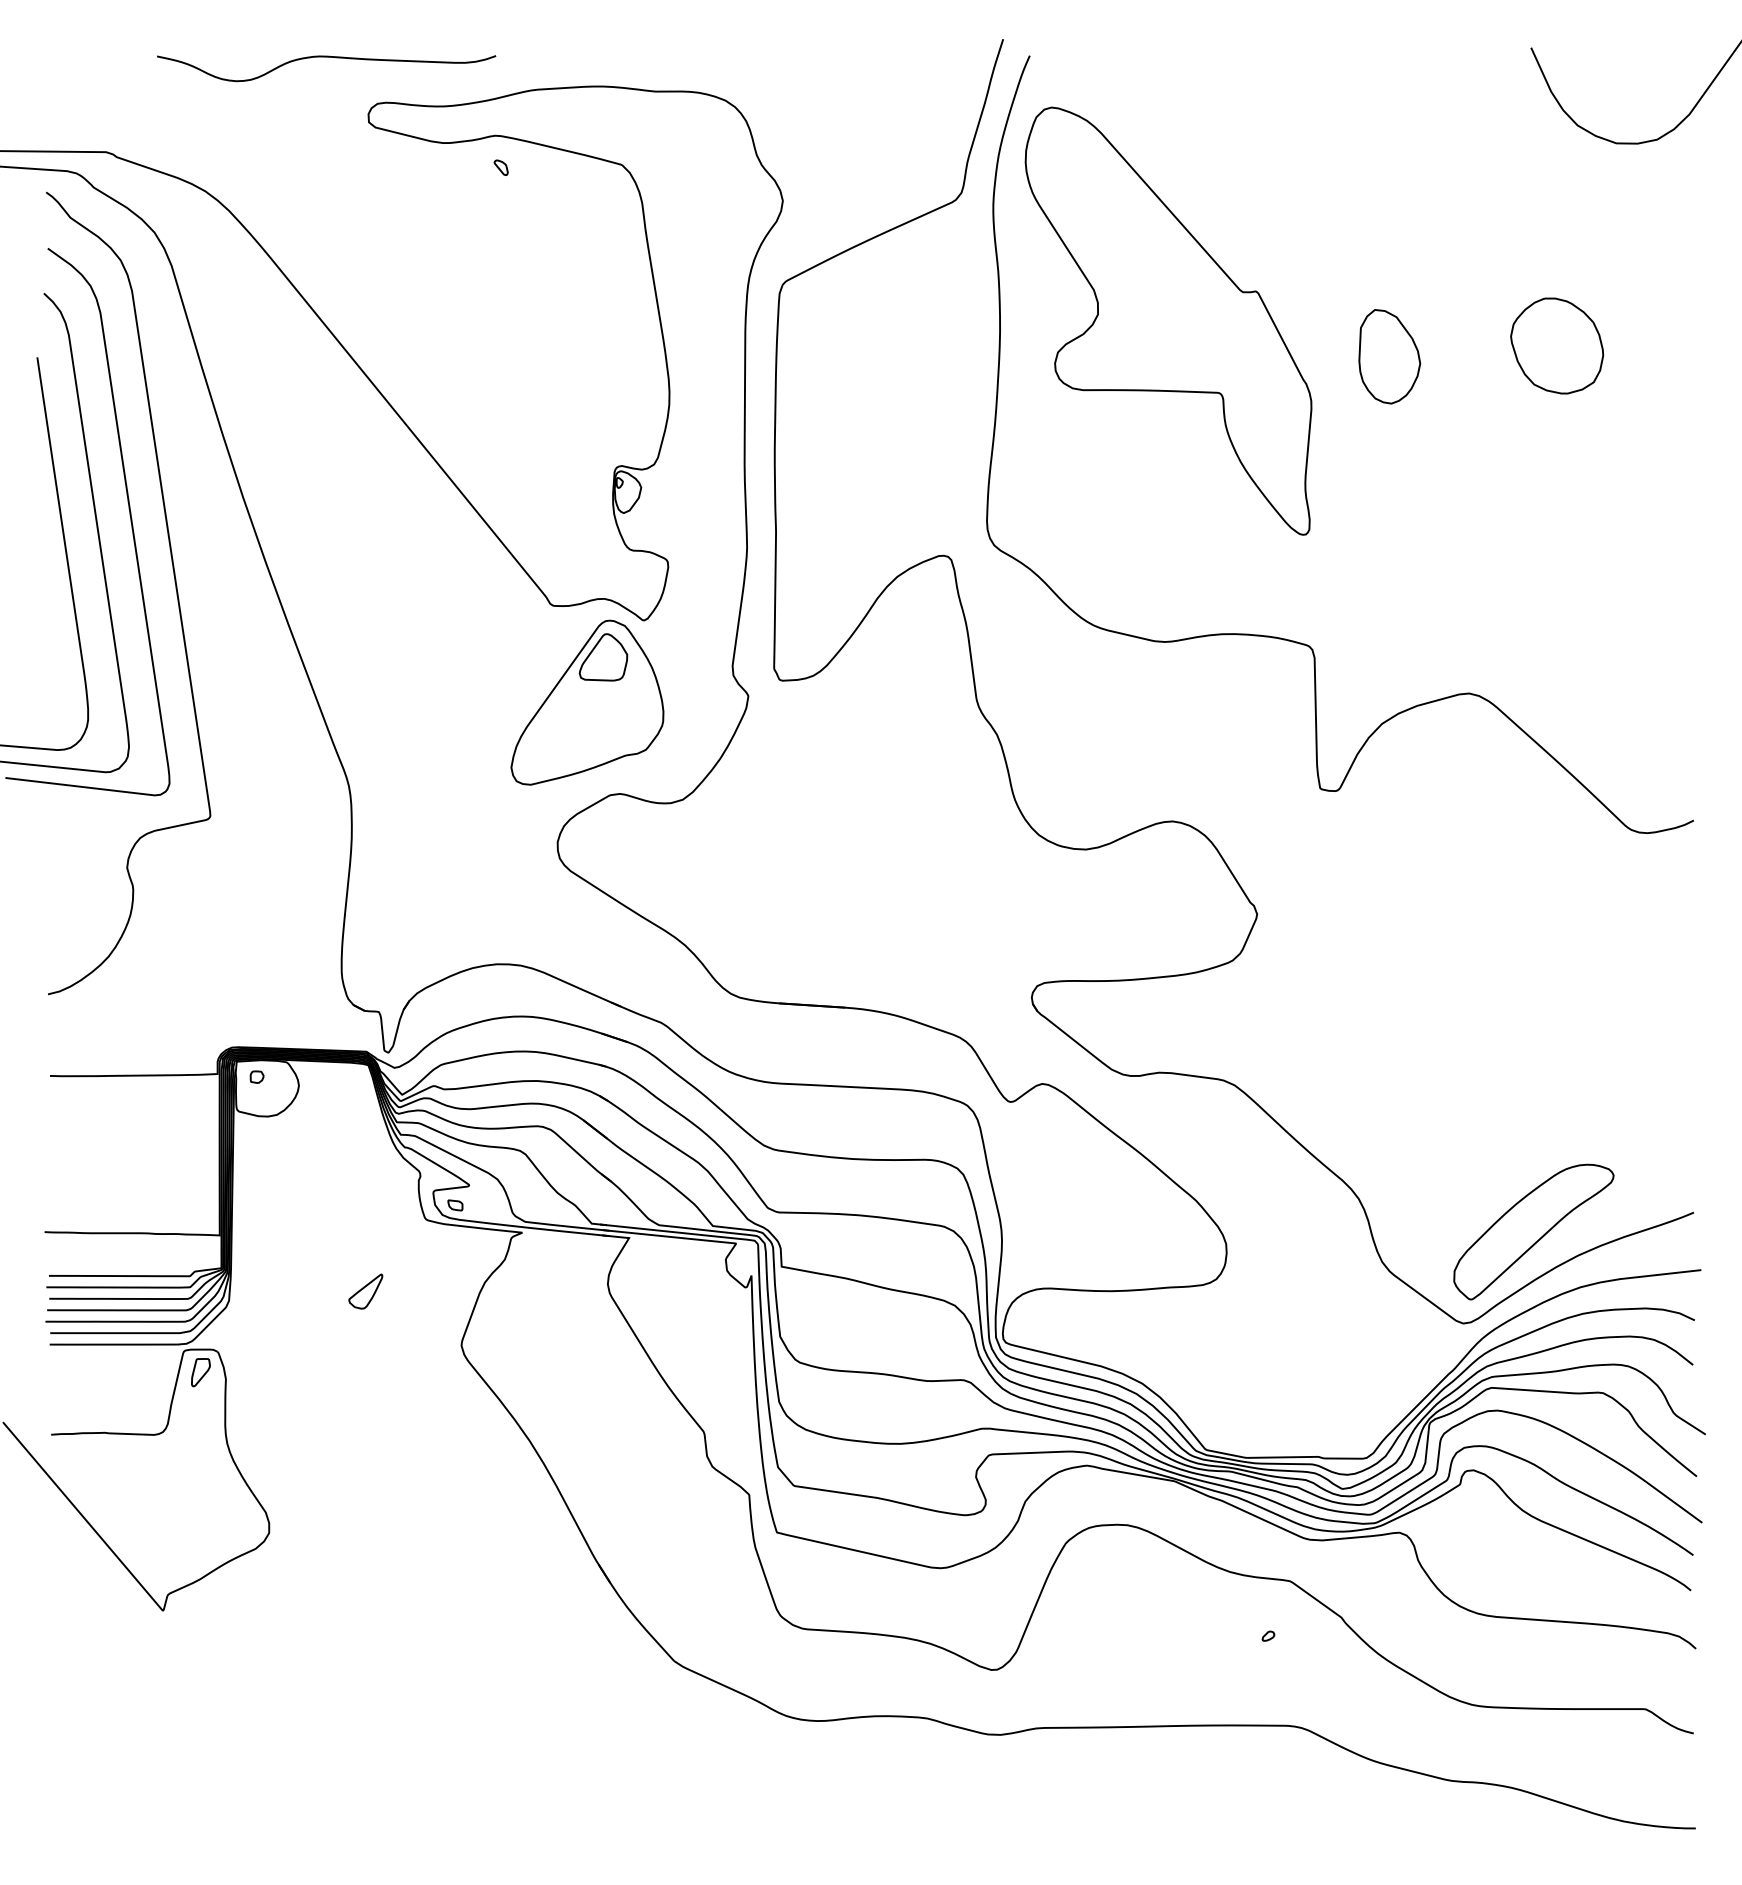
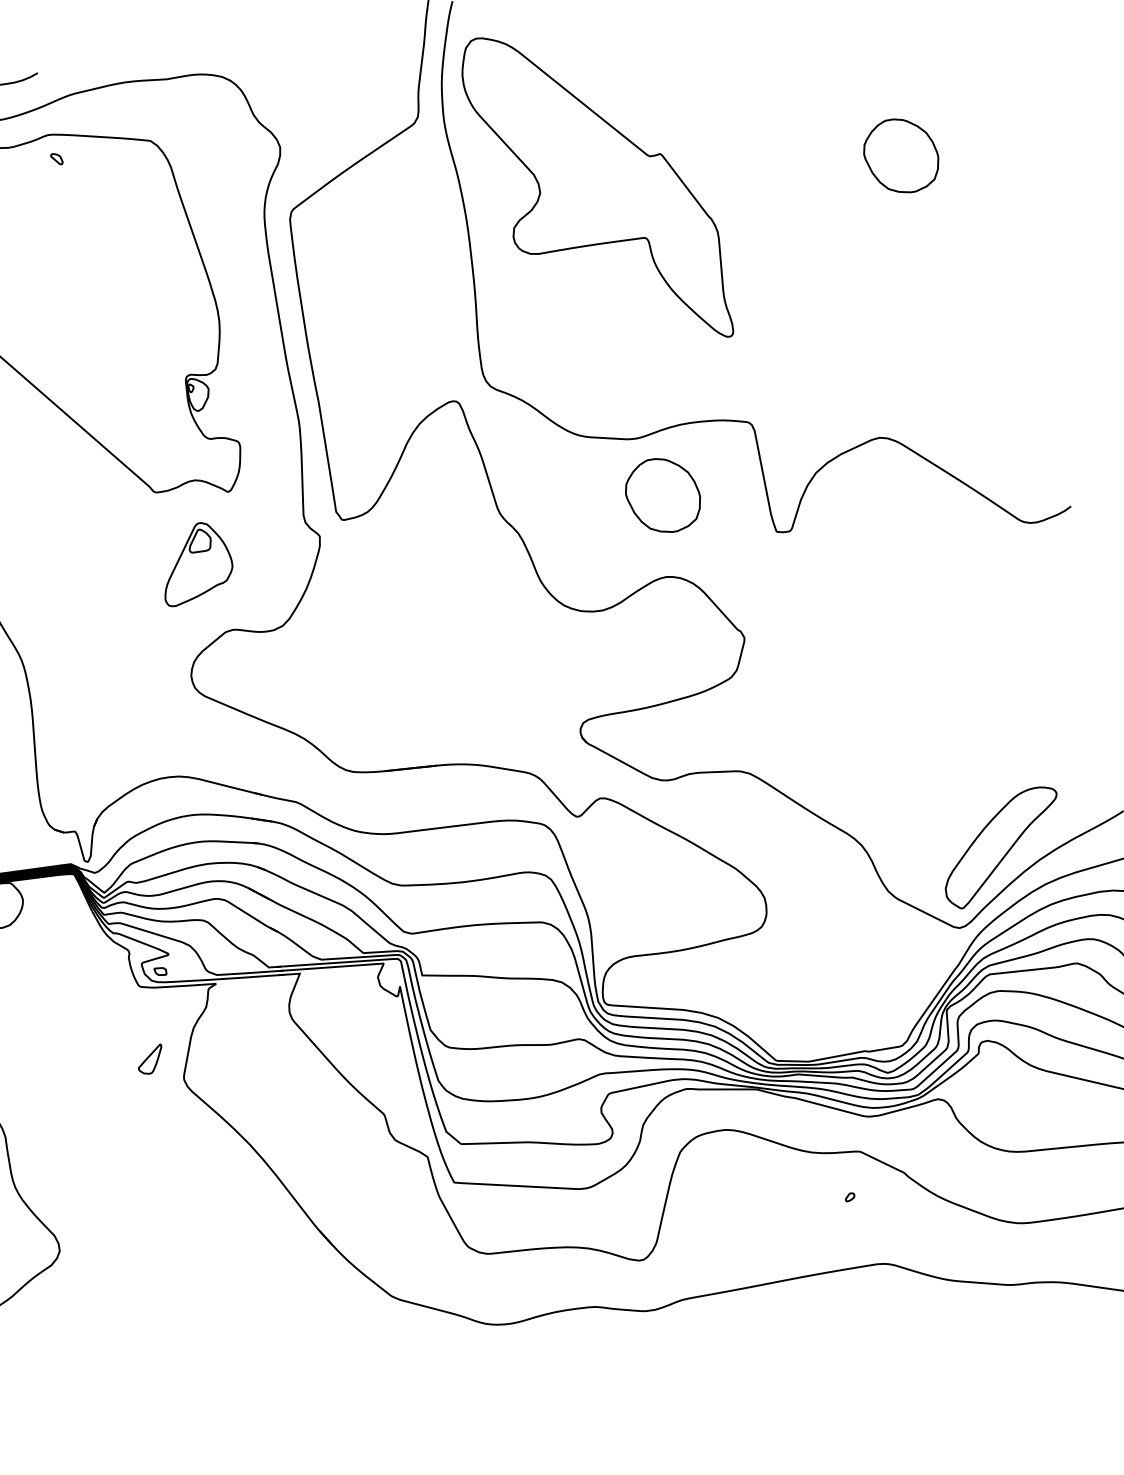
part: (1389, 356) -> (772, 186), removed
part: (587, 702) -> (195, 563), size x0.6
part: (1186, 718) -> (663, 495), added
part: (365, 1291) -> (150, 1059), moved

